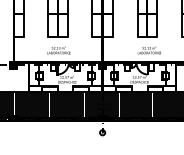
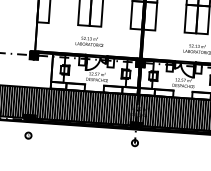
part: (12, 132) -> (27, 135), added

